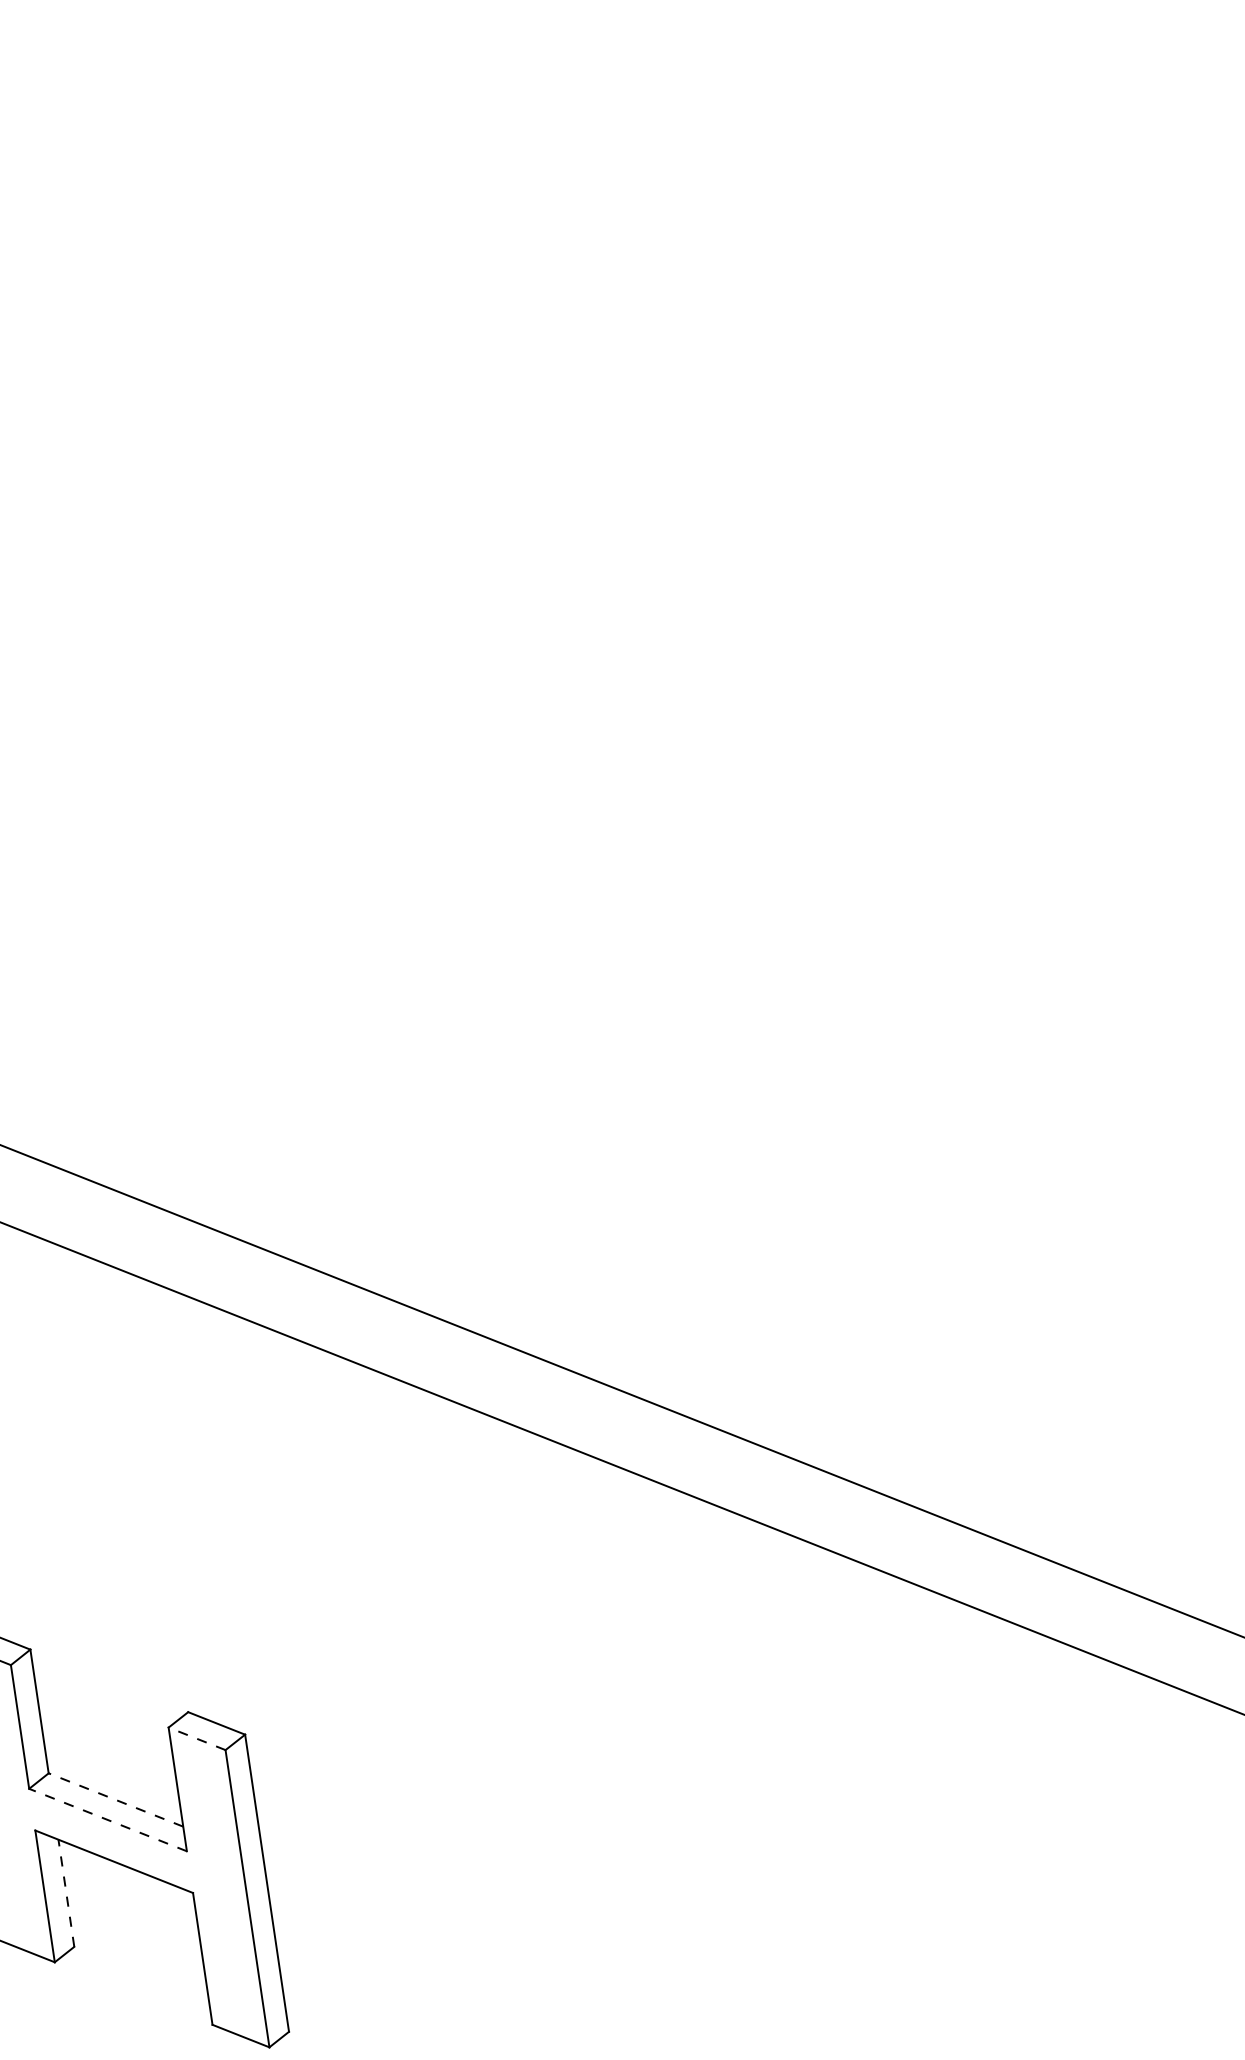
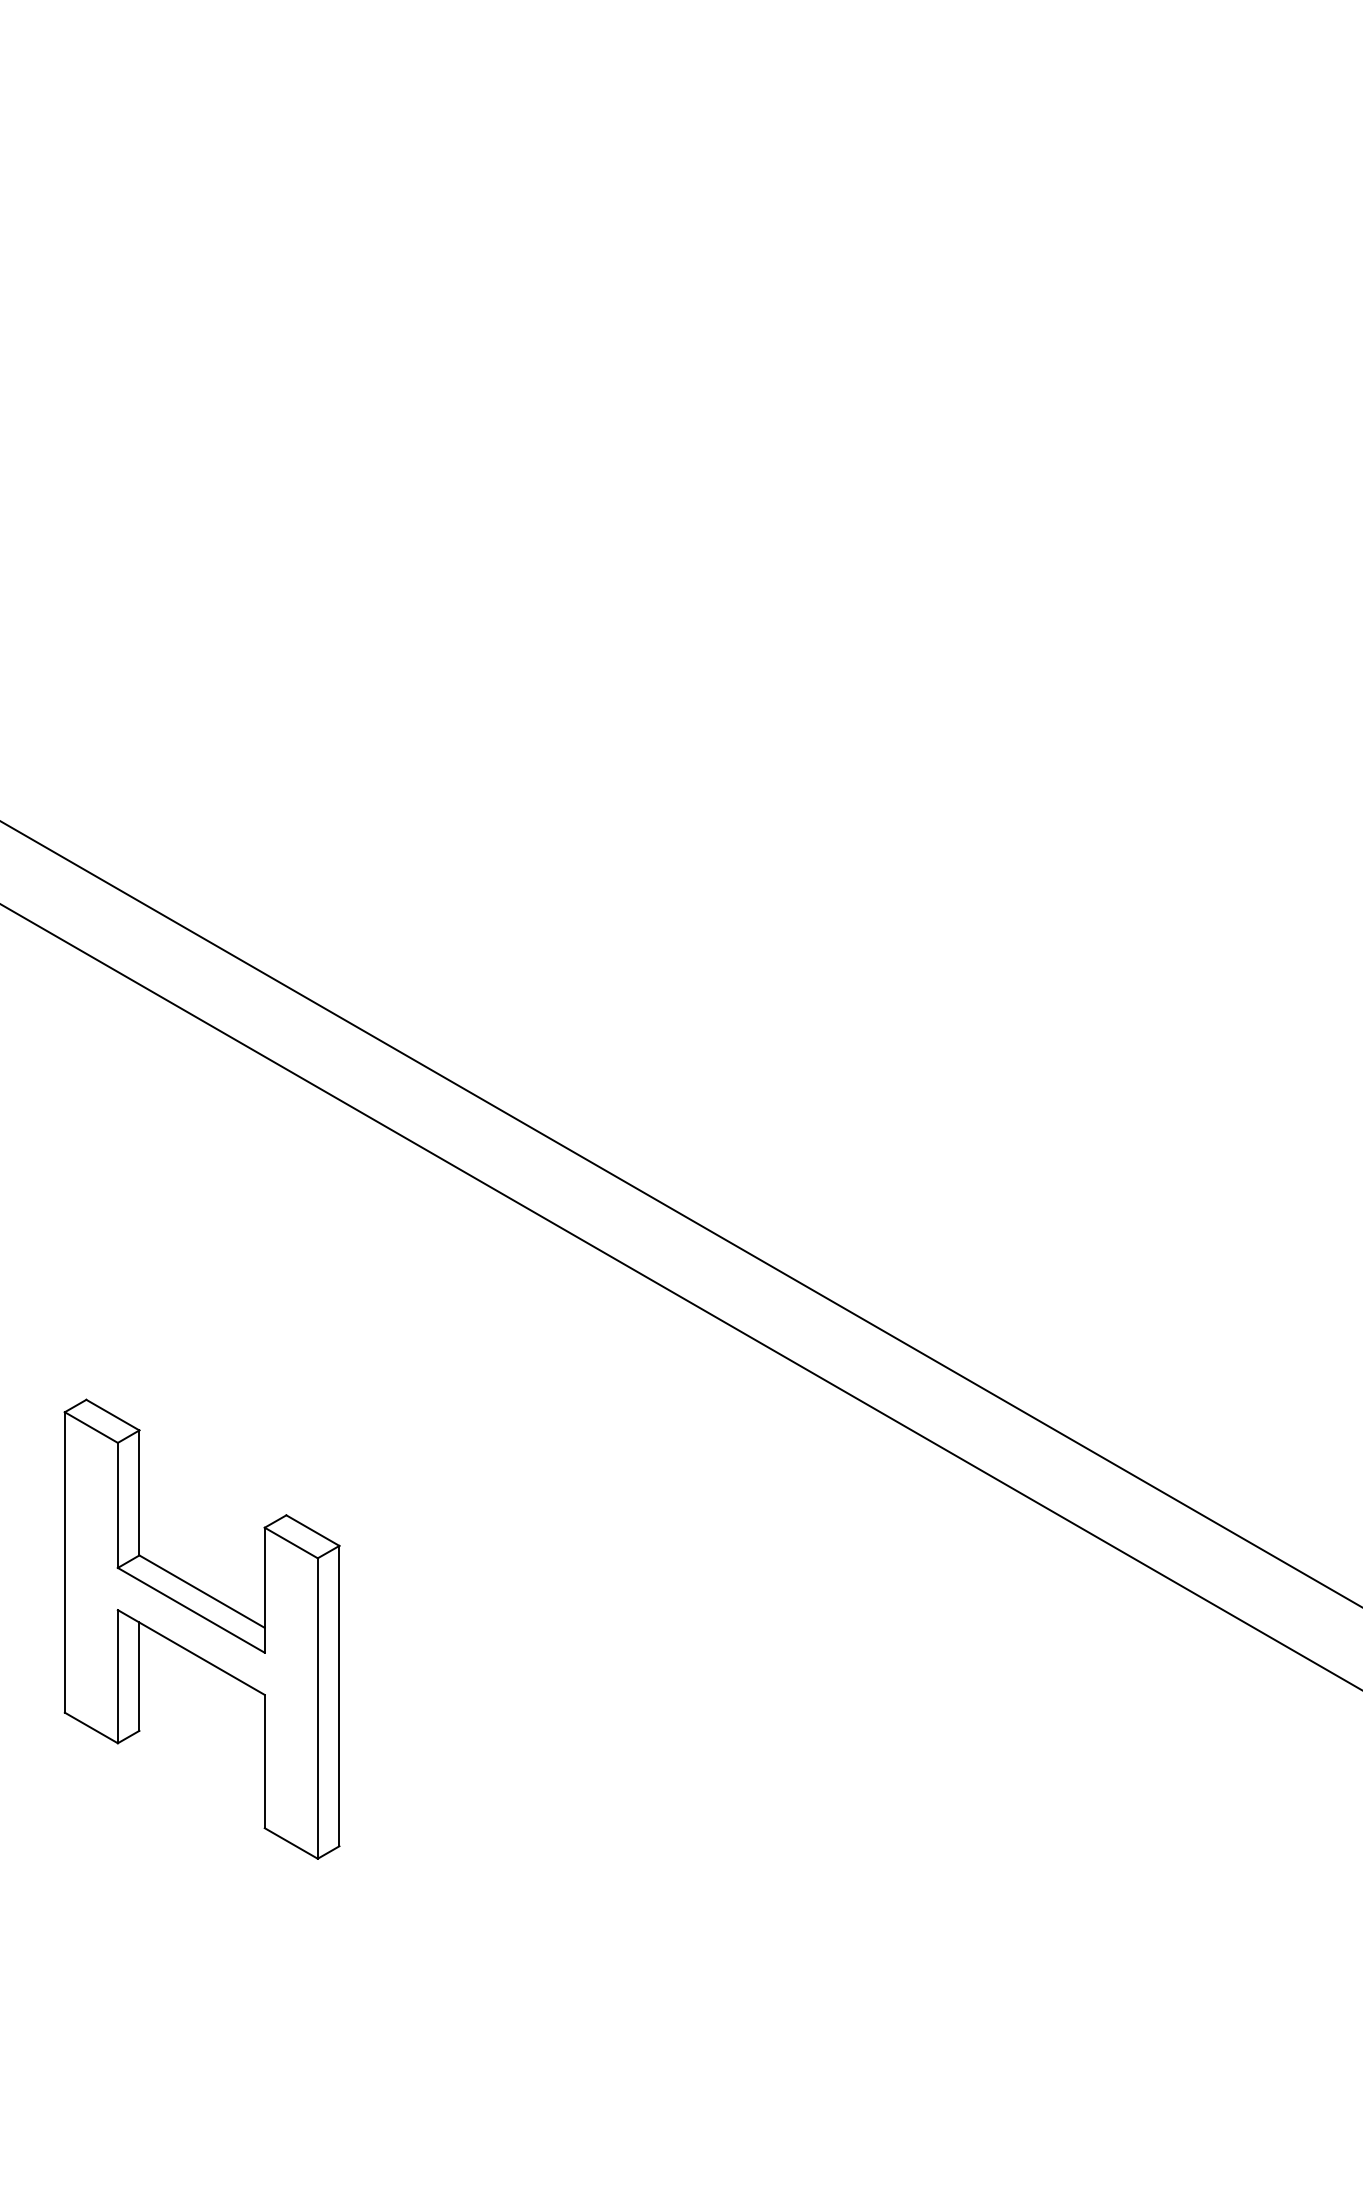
line: (197, 1739) -> (291, 1543), dashed -> solid
line: (115, 1799) -> (201, 1591), dashed -> solid
line: (108, 1820) -> (191, 1610), dashed -> solid
line: (66, 1893) -> (139, 1676), dashed -> solid

